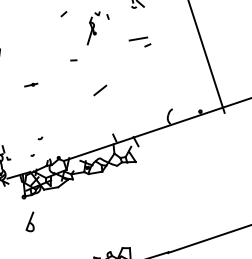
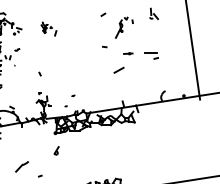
part: (140, 42) -> (151, 55), moved
part: (31, 84) -> (128, 53), moved
part: (29, 221) -> (56, 150), size x0.62

